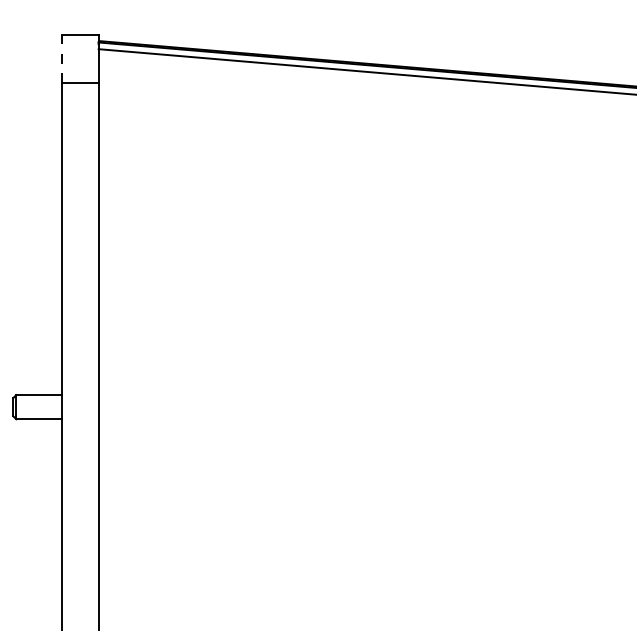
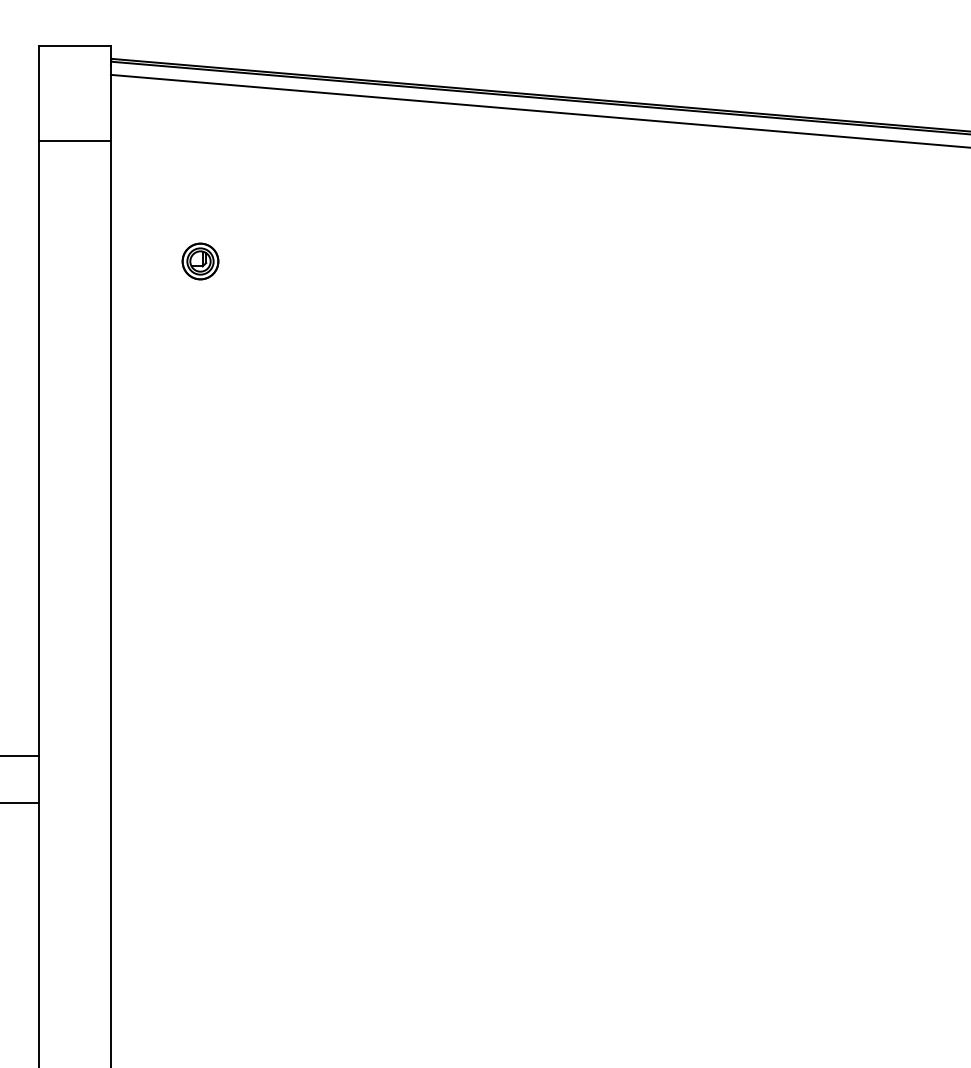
line: (62, 58) -> (39, 93), dashed -> solid
part: (144, 143) -> (201, 260), added

